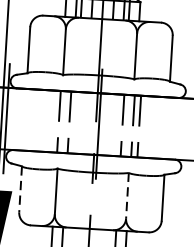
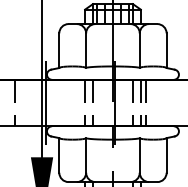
line: (20, 189) -> (59, 155), dashed -> solid
line: (127, 195) -> (139, 155), dashed -> solid

